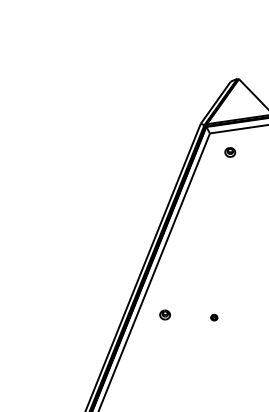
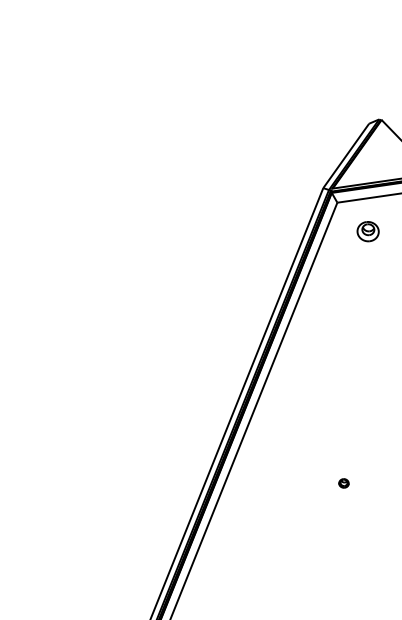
part: (230, 152) -> (368, 231), size x1.4
part: (164, 314) -> (268, 478), removed

